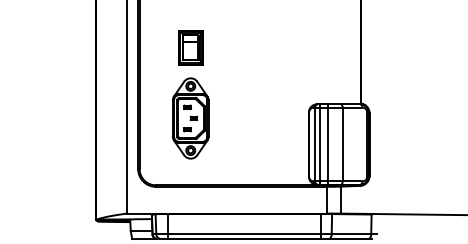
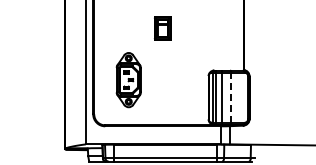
part: (190, 48) -> (162, 28), moved
line: (342, 144) -> (231, 97), solid -> dashed

